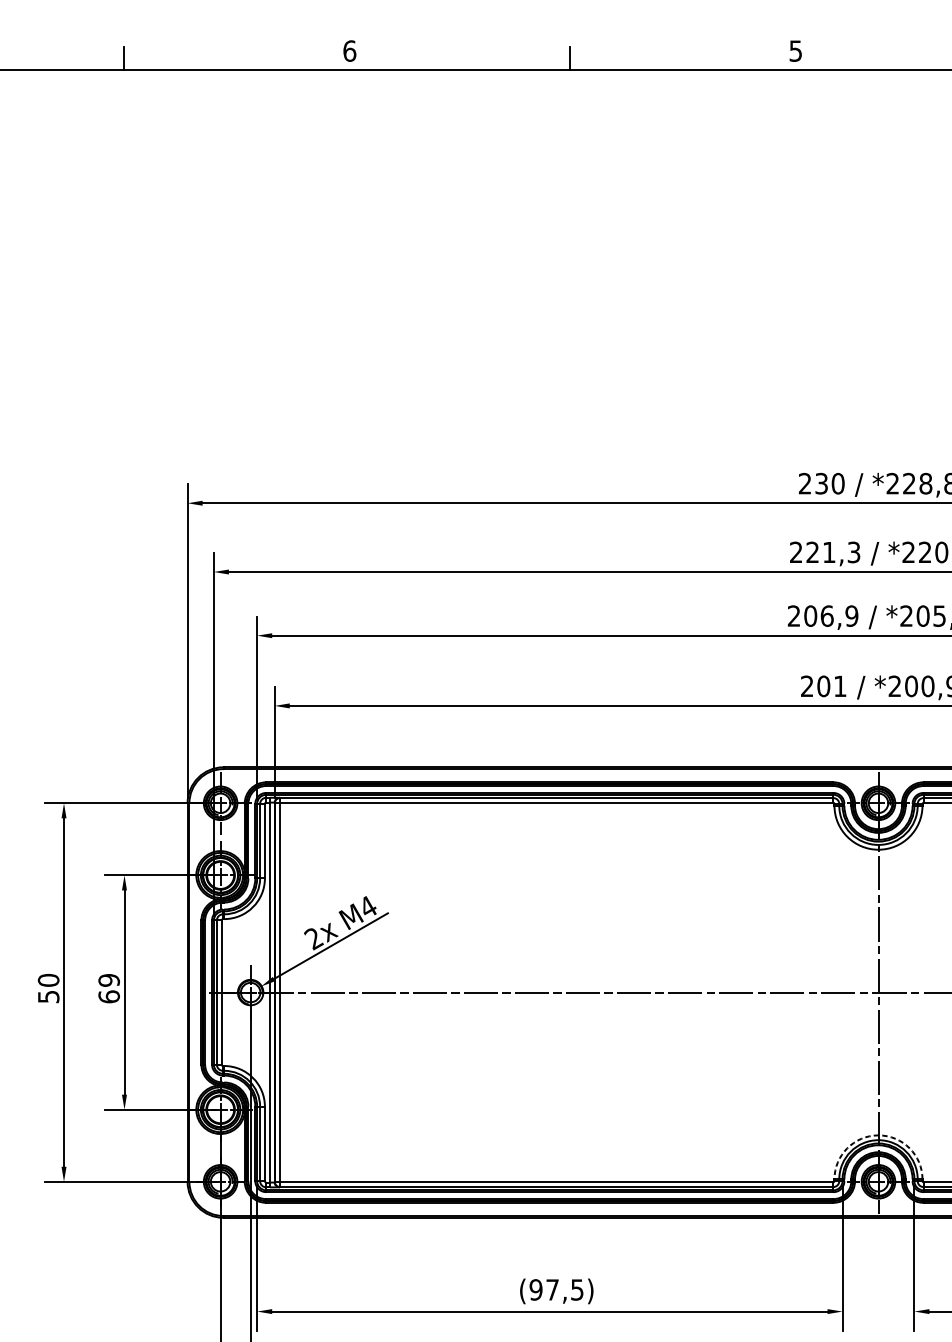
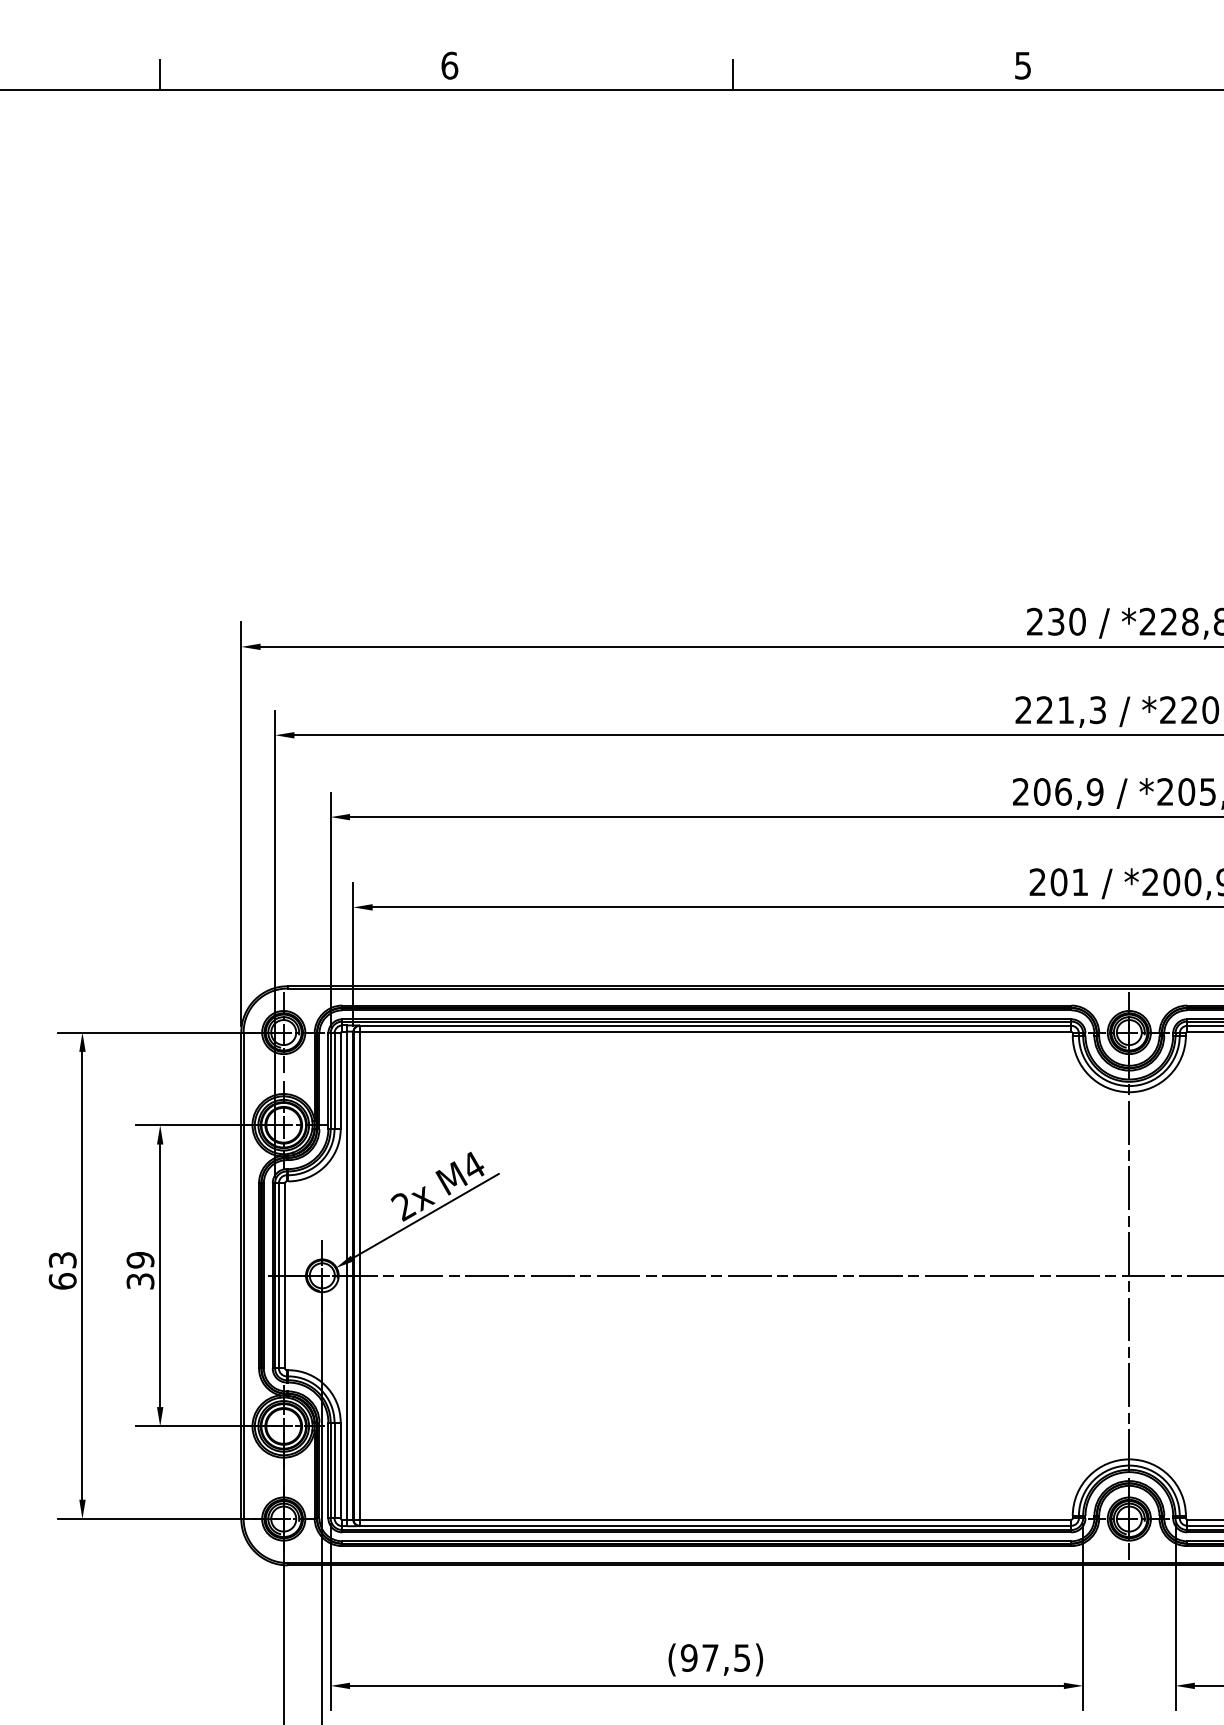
text: (48, 988) -> (62, 1270), 50 -> 63
text: (109, 996) -> (140, 1281), 69 -> 39
arc: (878, 1135) -> (1129, 1459), dashed -> solid

